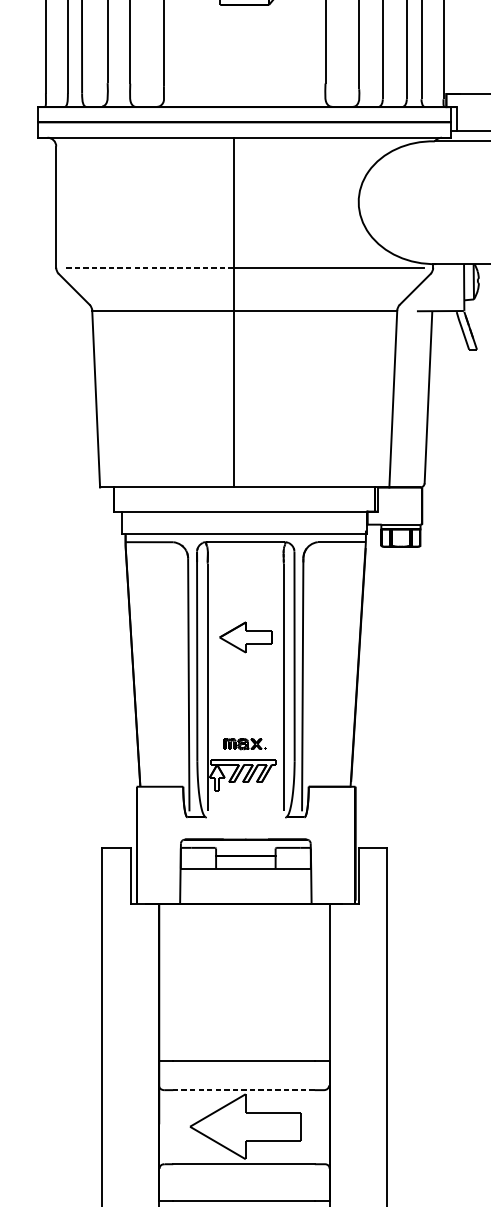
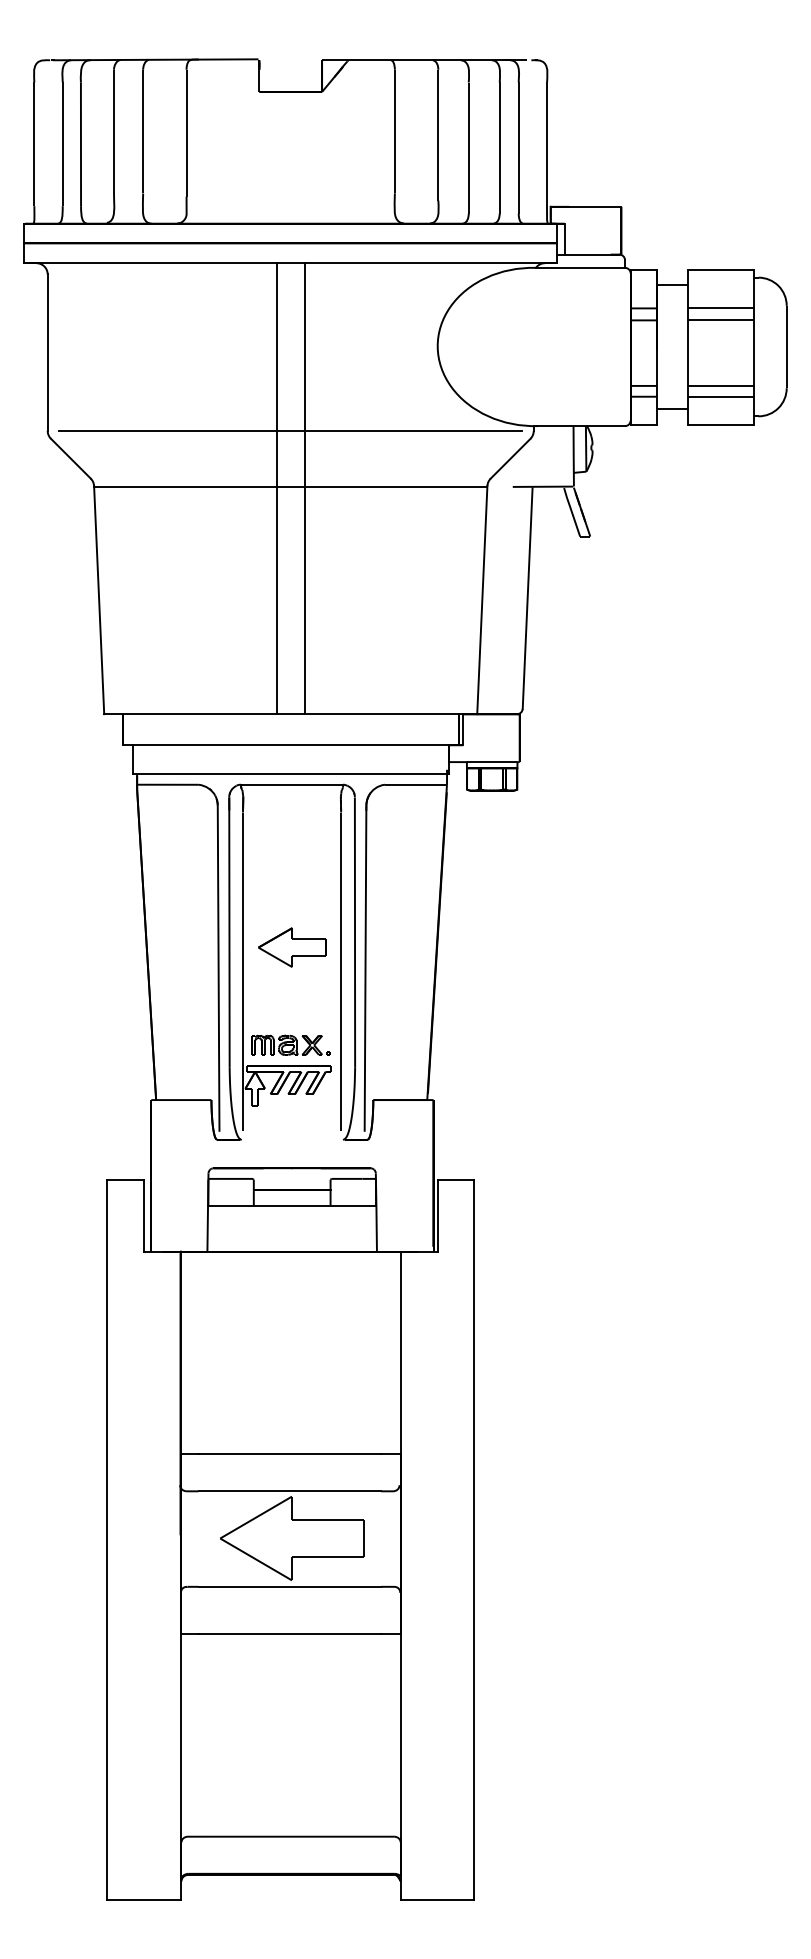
line: (149, 267) -> (167, 430), dashed -> solid
line: (255, 312) -> (304, 488), added
part: (246, 637) -> (292, 947), moved
part: (244, 743) -> (290, 1044), size x1.43
line: (243, 1090) -> (289, 1491), dashed -> solid

